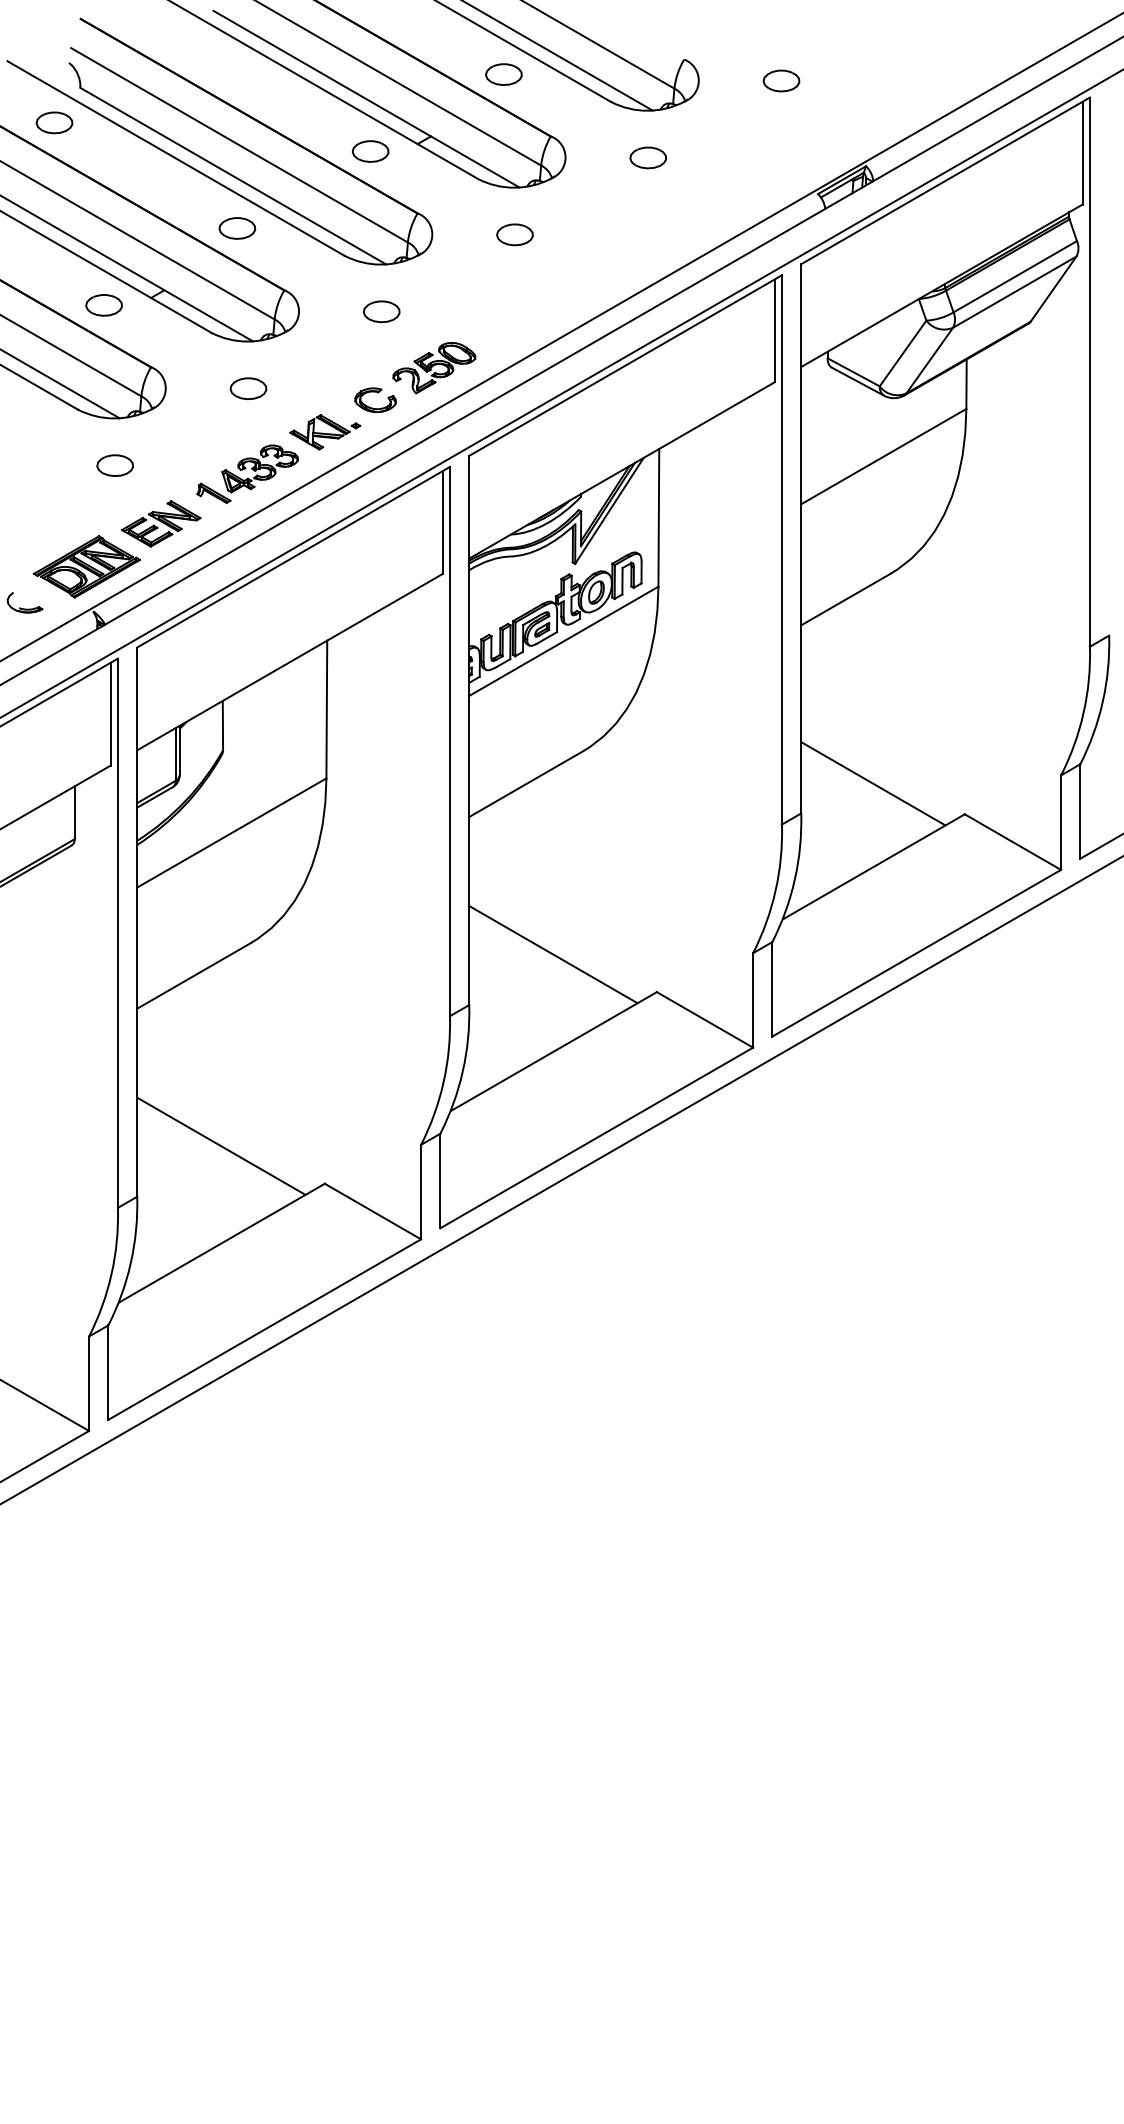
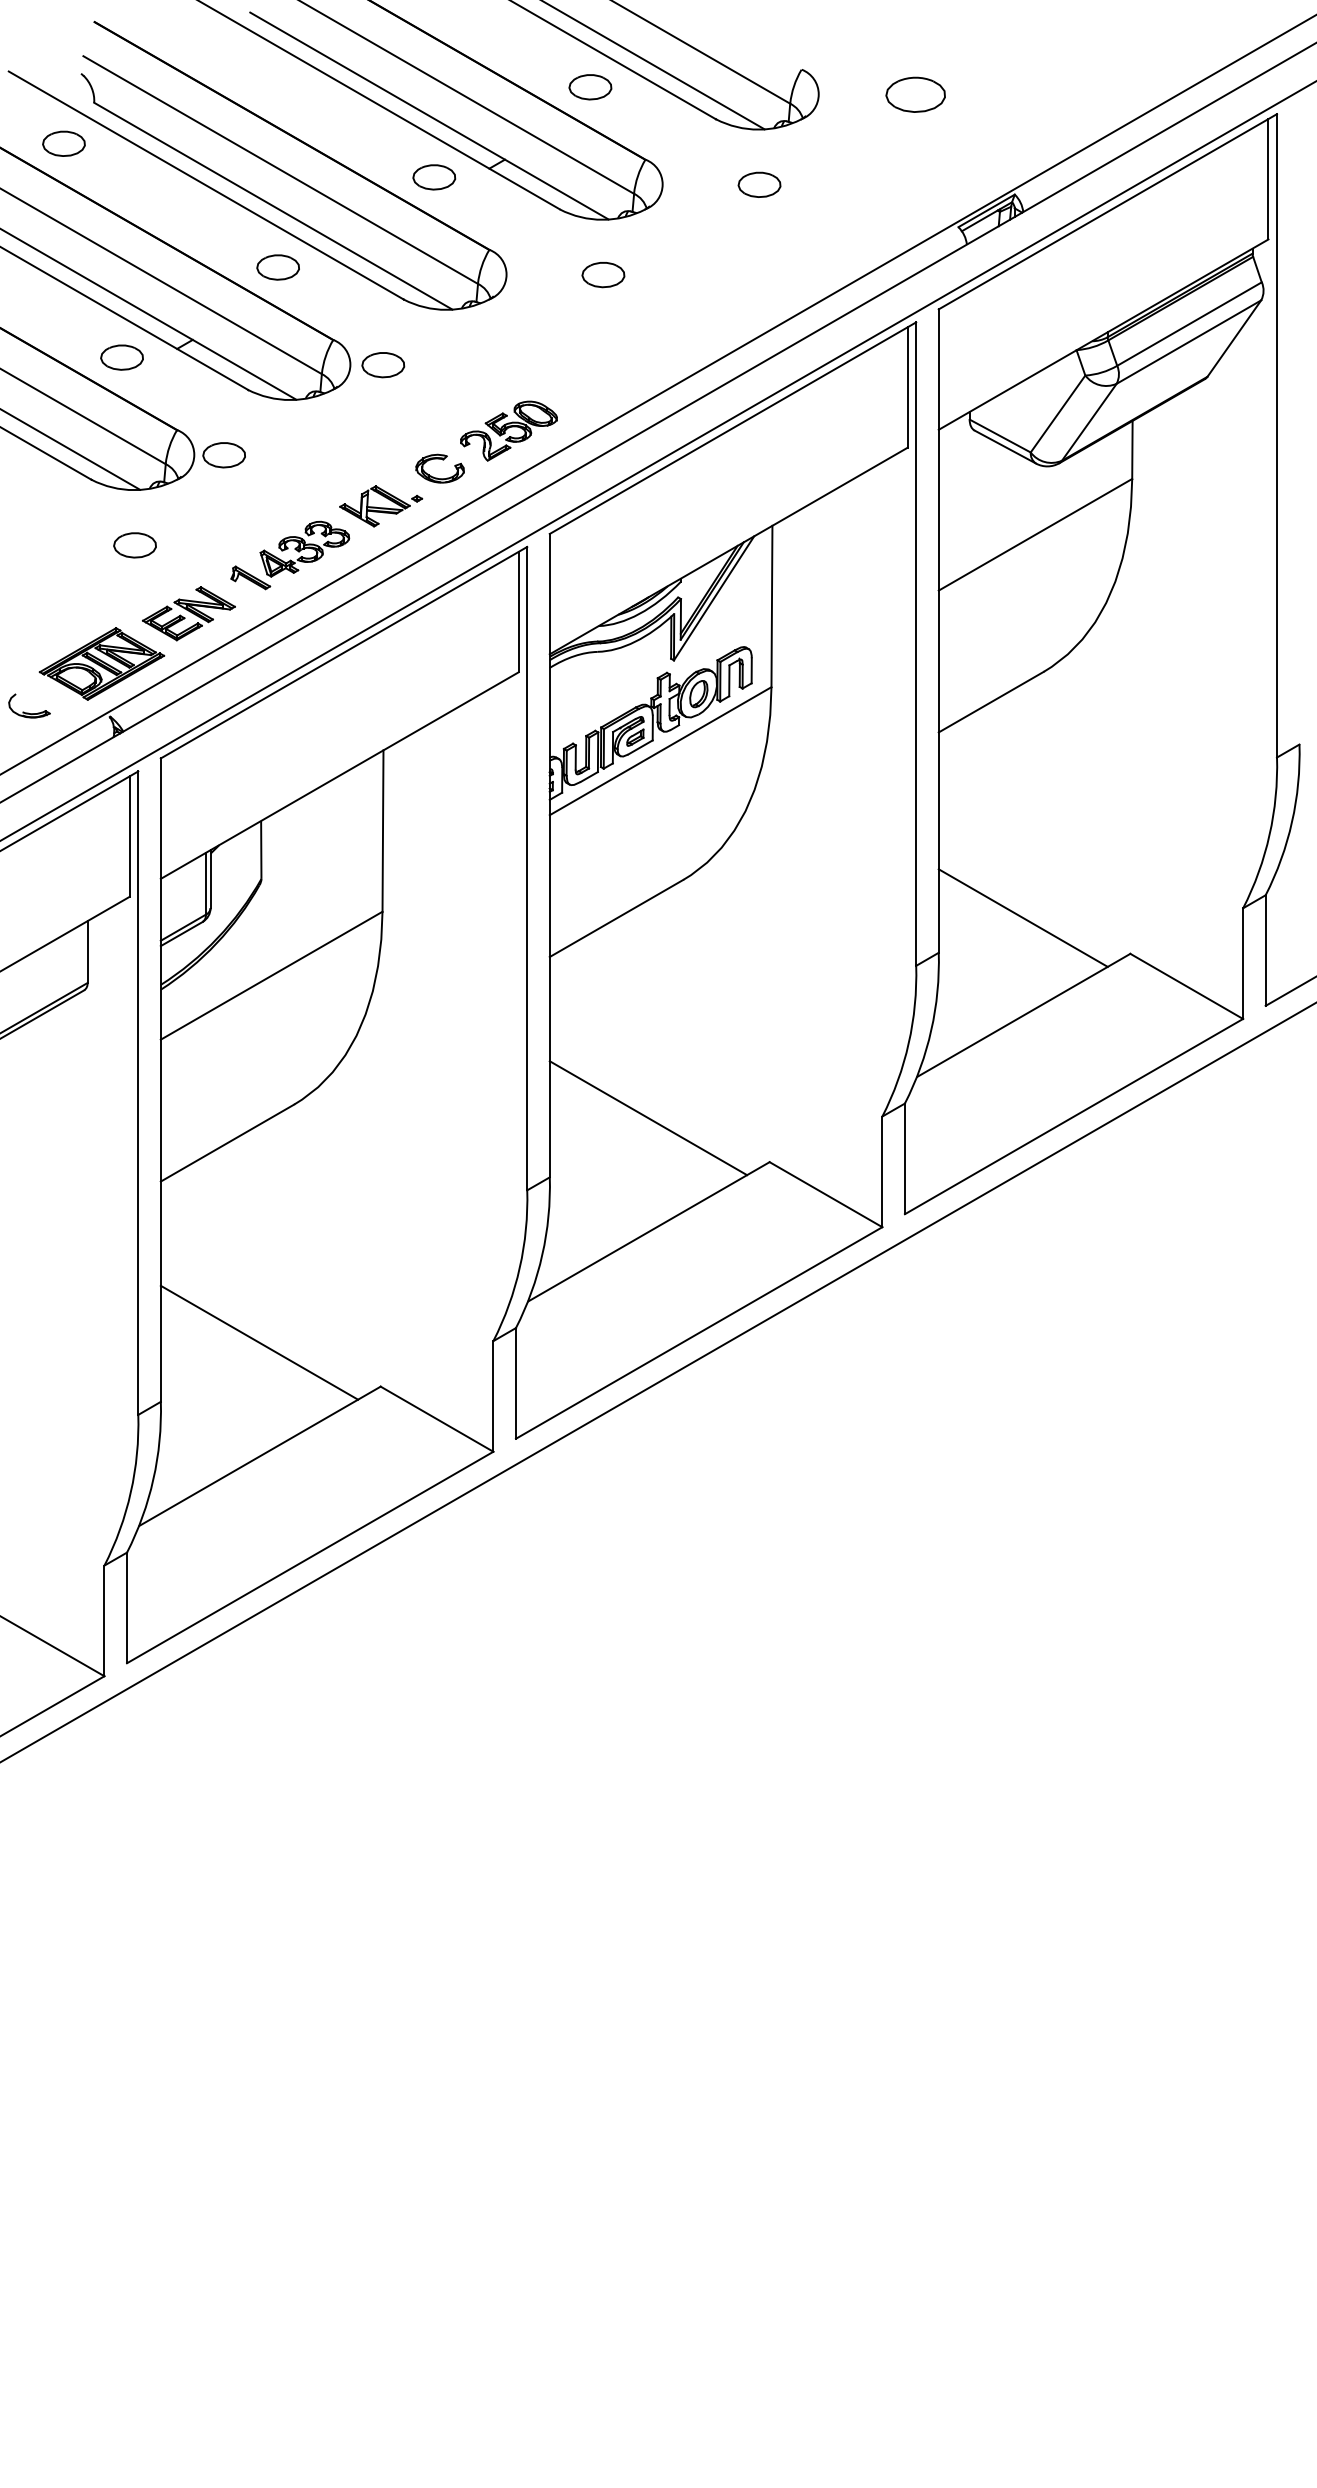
part: (781, 80) -> (915, 94), size x1.4
part: (381, 312) -> (383, 365), moved
part: (247, 388) -> (223, 455), moved

